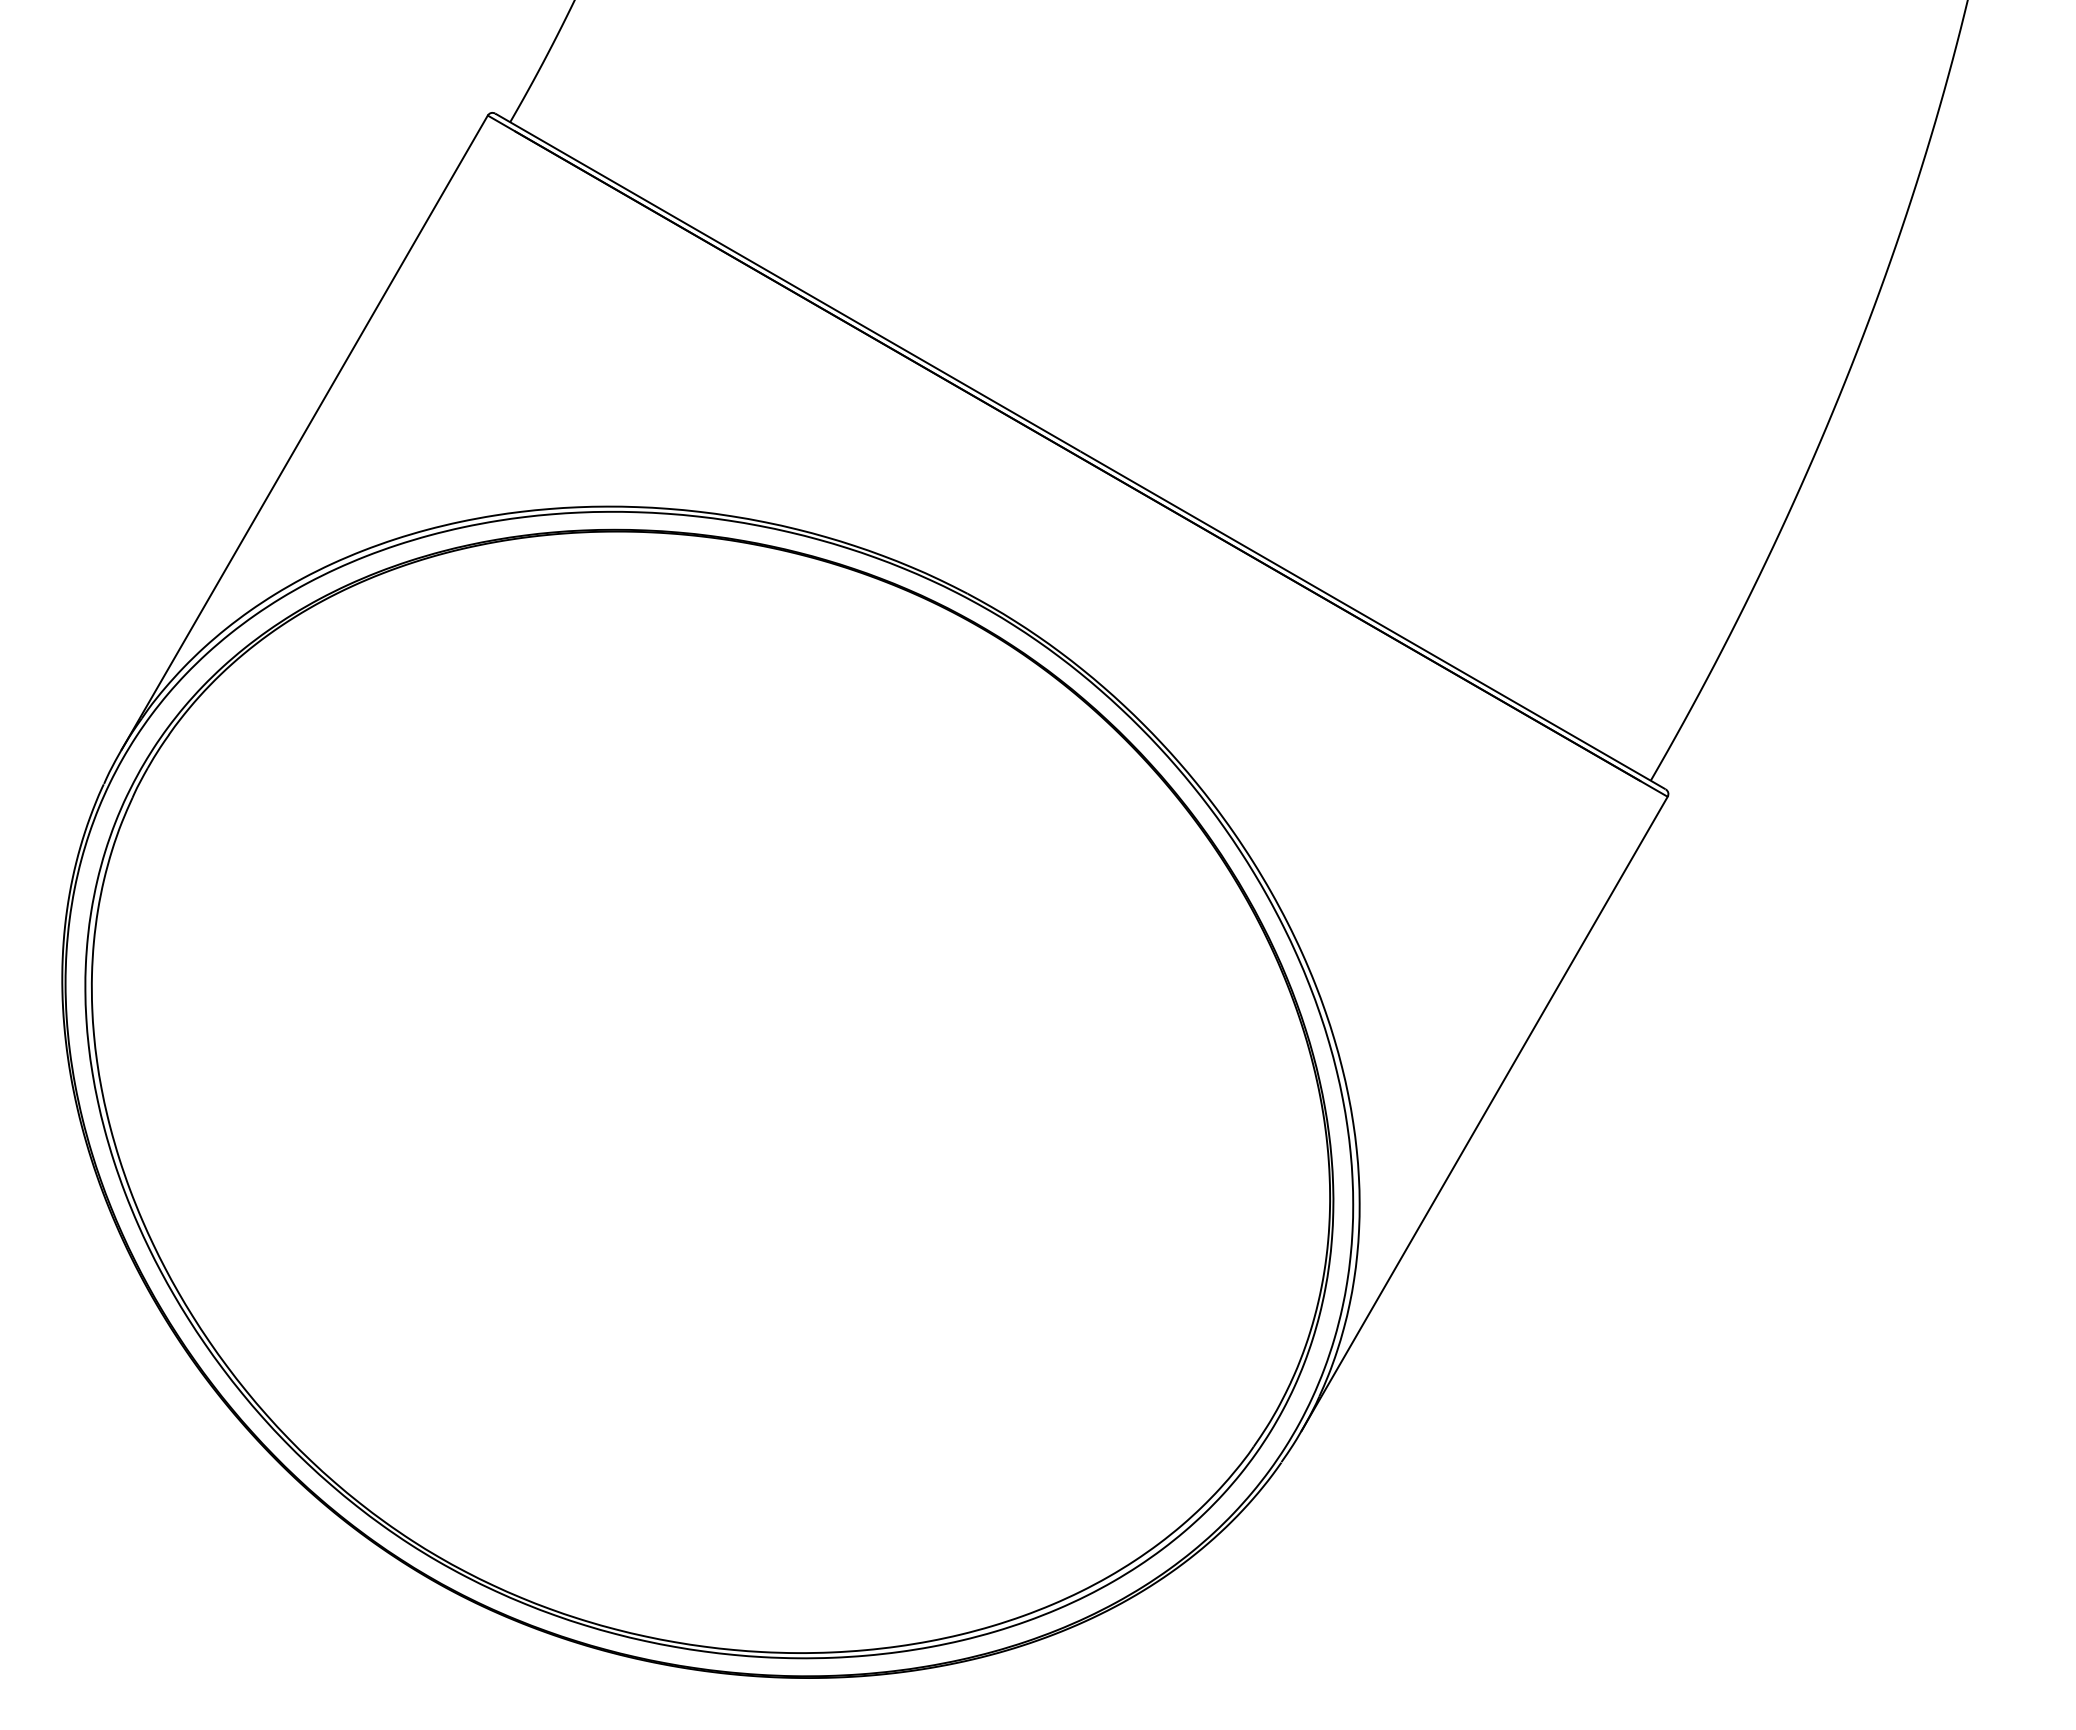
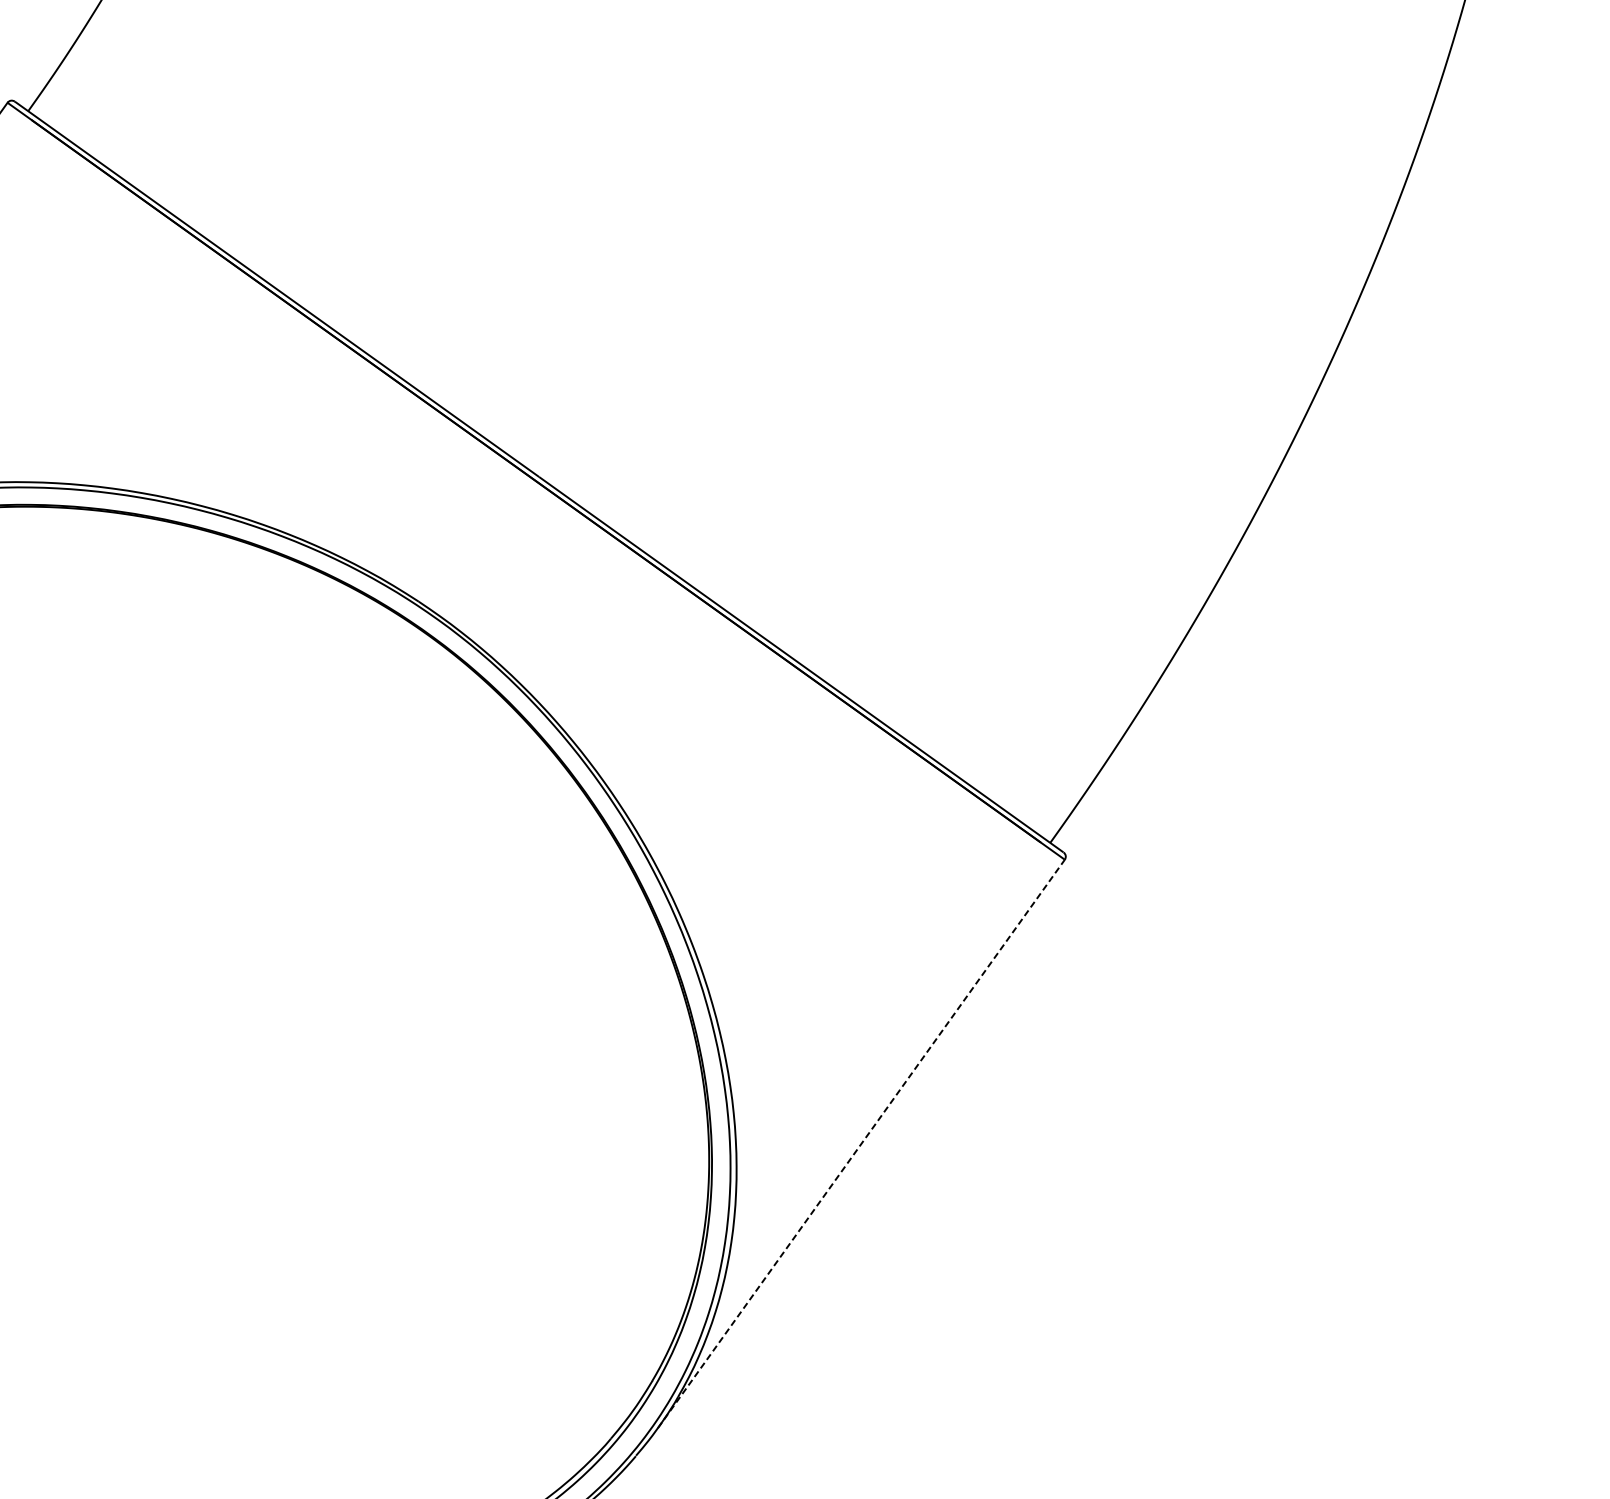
line: (1484, 1113) -> (861, 1143), solid -> dashed

